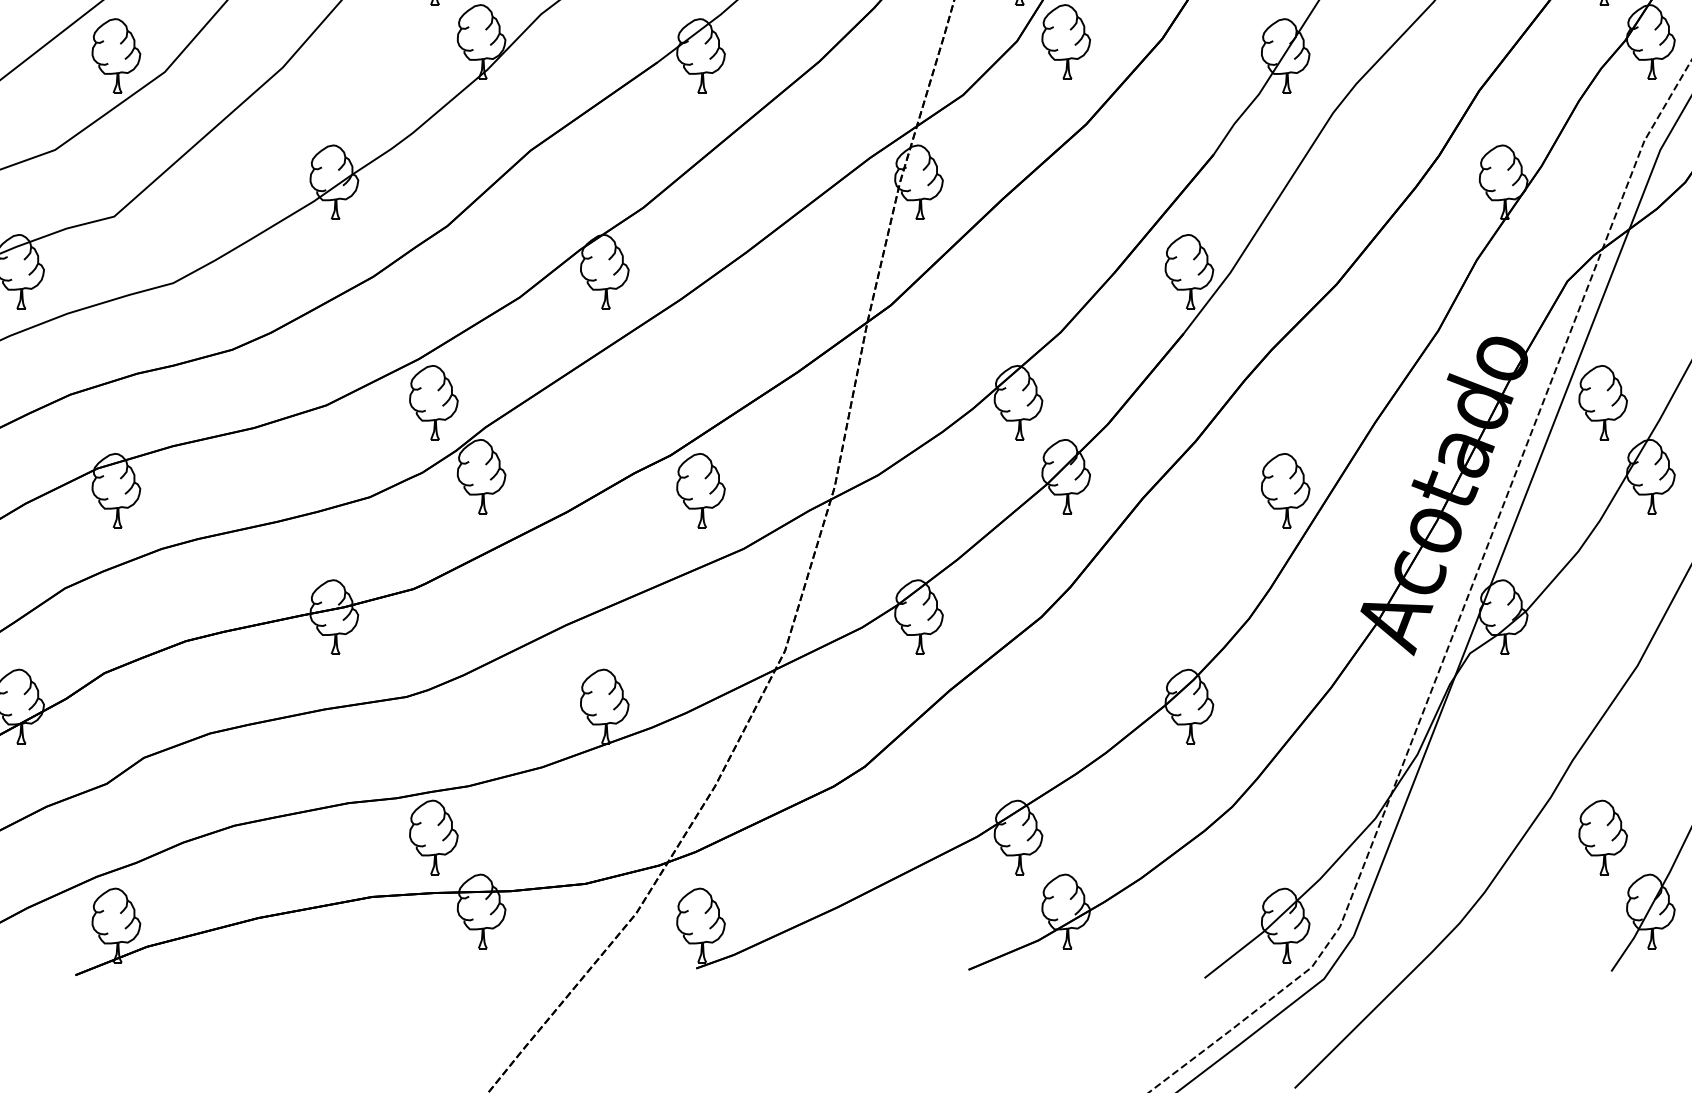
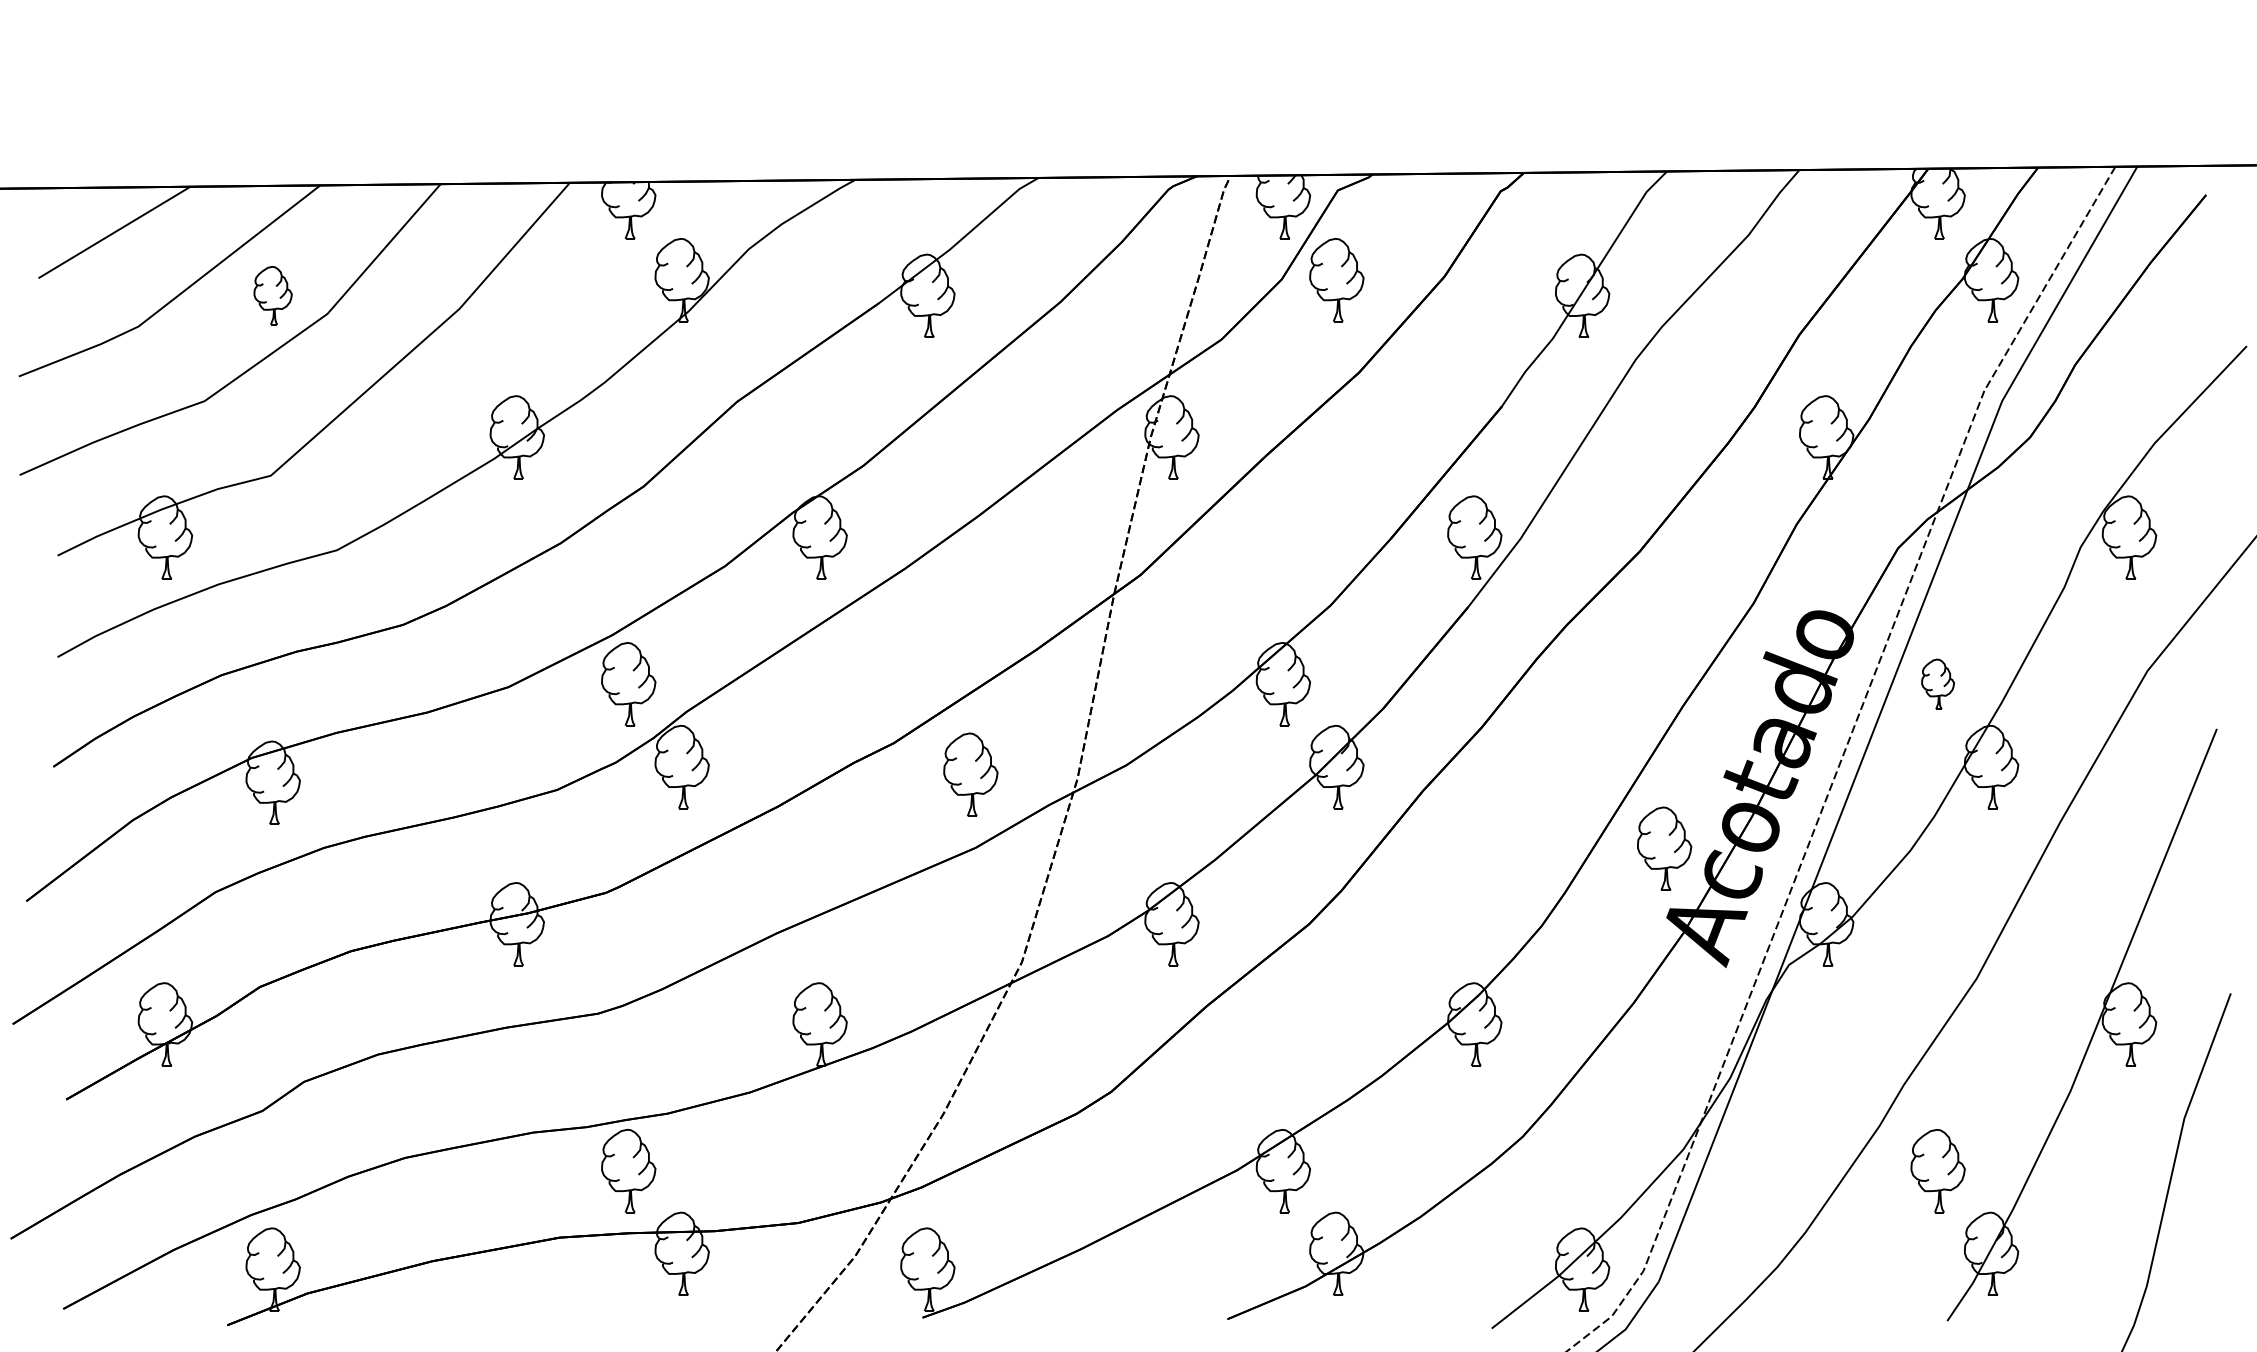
part: (115, 55) -> (272, 295), size x0.7
part: (1602, 403) -> (1937, 684), size x0.6
part: (700, 490) -> (970, 774), moved
part: (1285, 490) -> (1664, 848), moved

